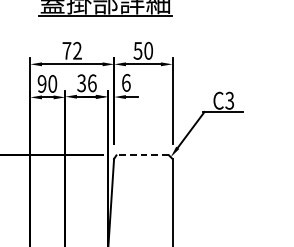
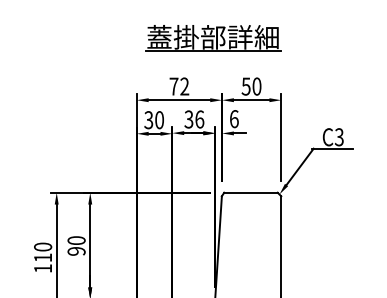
text: (41, 84) -> (148, 120), 90 -> 30
line: (142, 155) -> (250, 192), dashed -> solid

